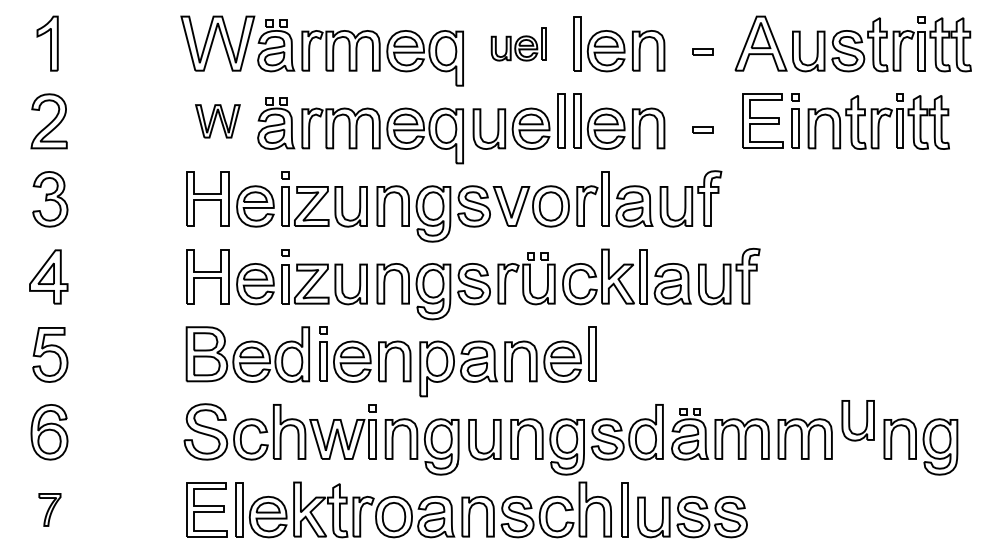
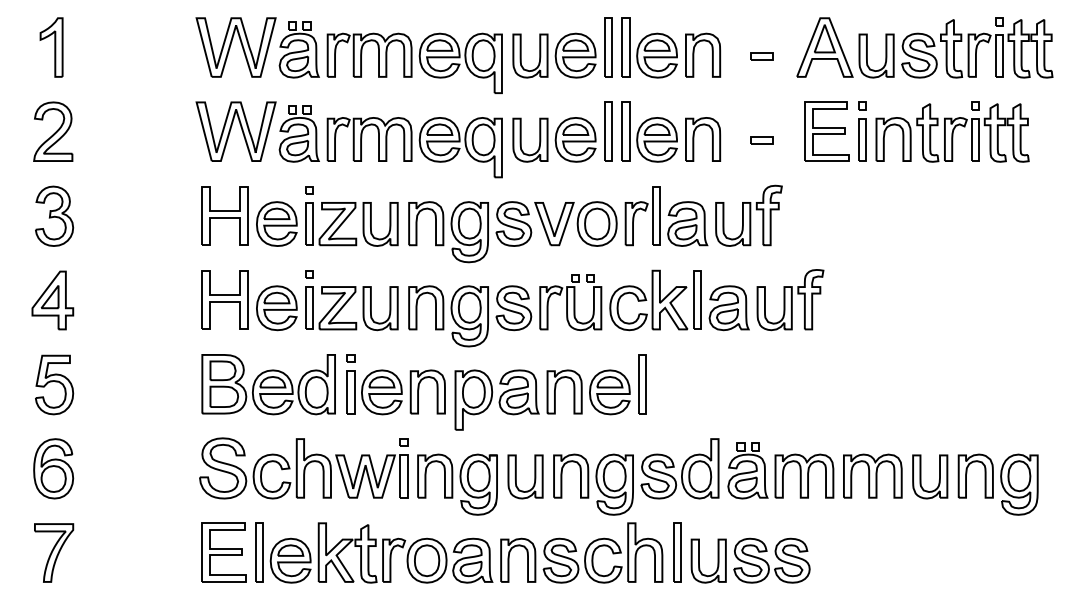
part: (518, 44) -> (562, 48), size x1.67
part: (217, 121) -> (235, 131), size x1.67
part: (850, 420) -> (921, 476), moved
part: (49, 509) -> (53, 552), size x1.67

